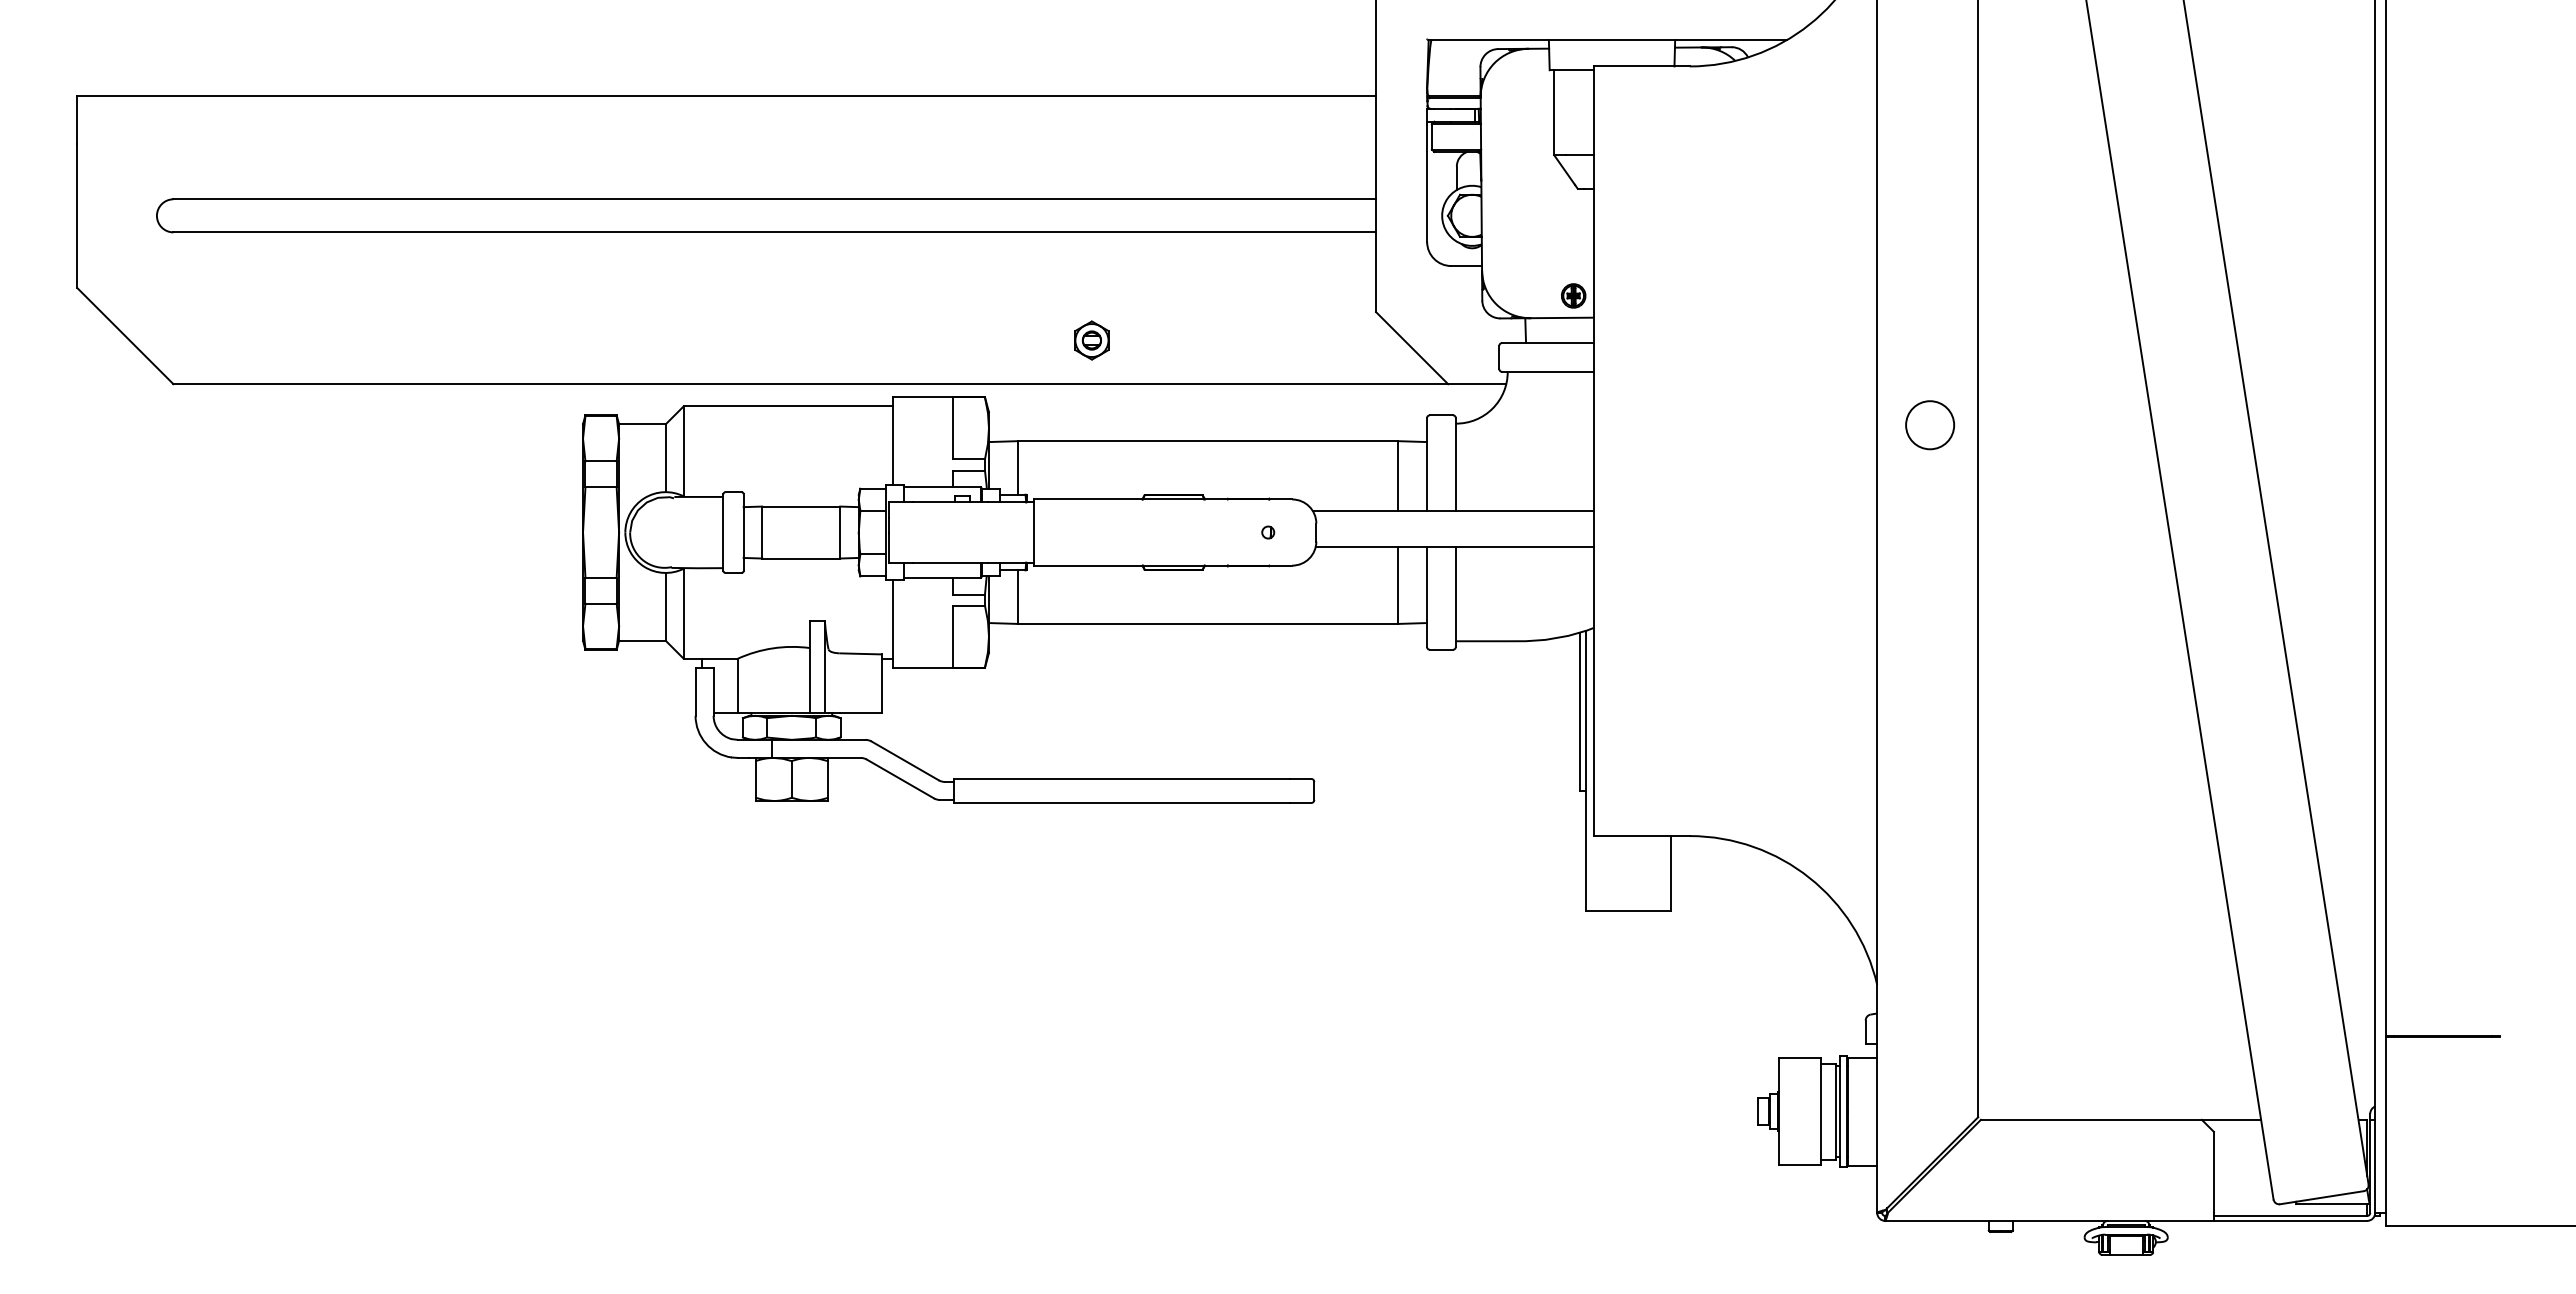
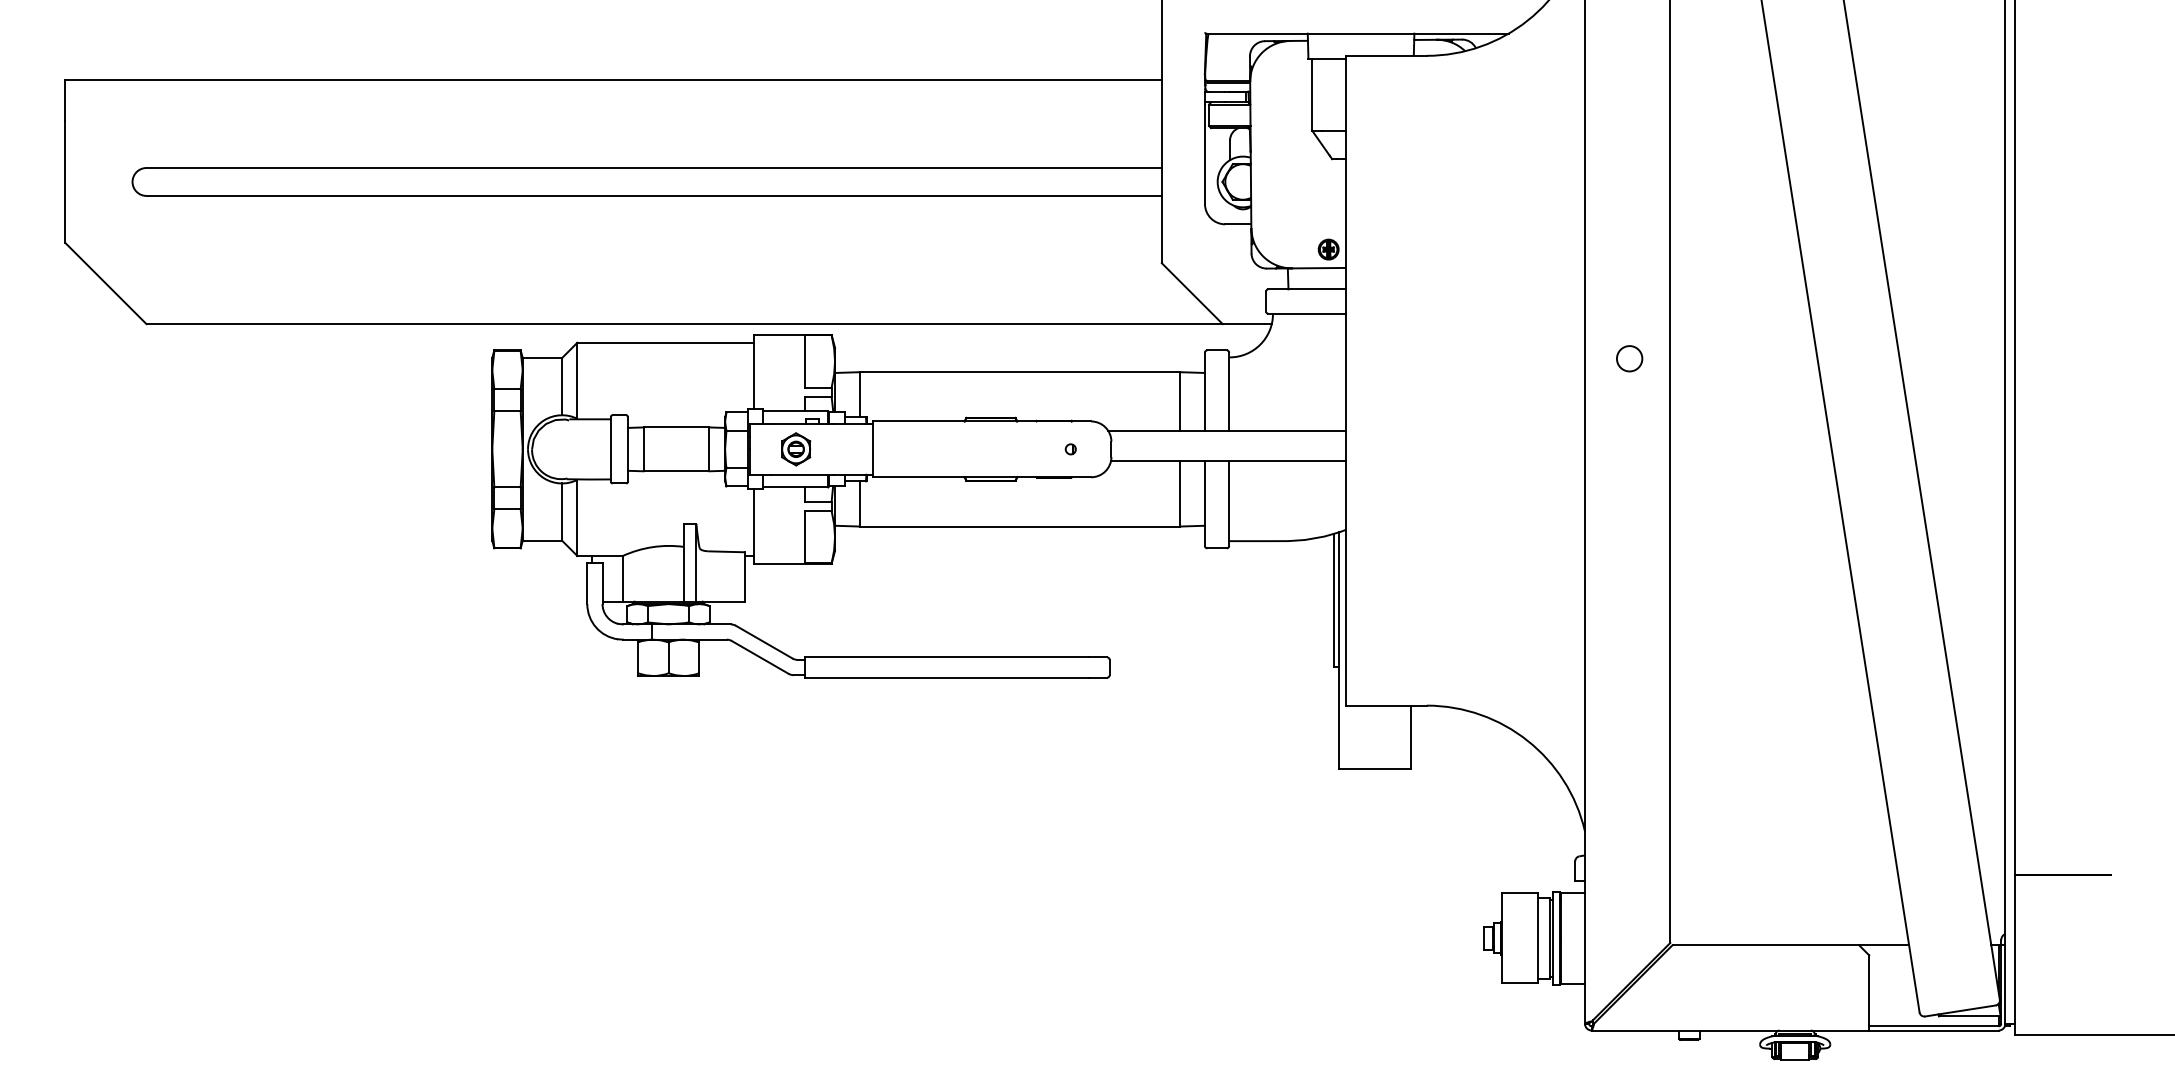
part: (1091, 340) -> (795, 449), moved
circle: (1930, 425) -> (1629, 358), size x0.62

